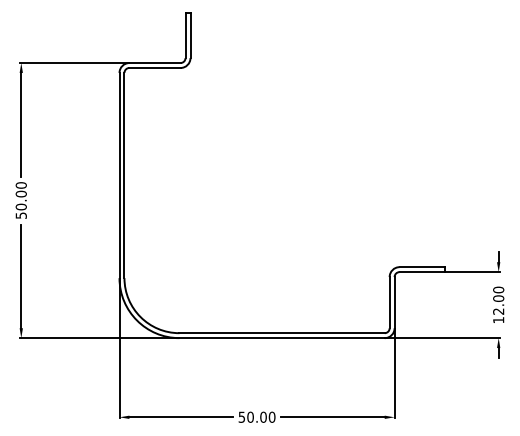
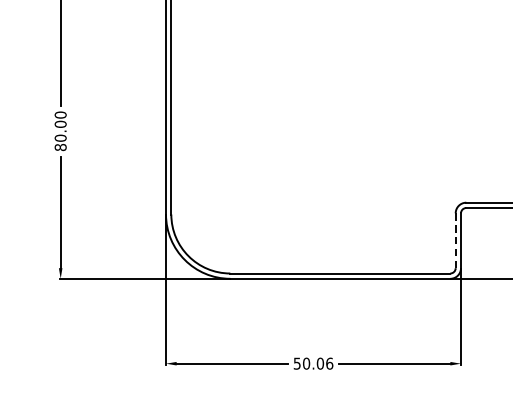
text: (20, 215) -> (59, 147), 50.00 -> 80.00
line: (389, 302) -> (455, 240), solid -> dashed
text: (272, 416) -> (330, 362), 50.00 -> 50.06

